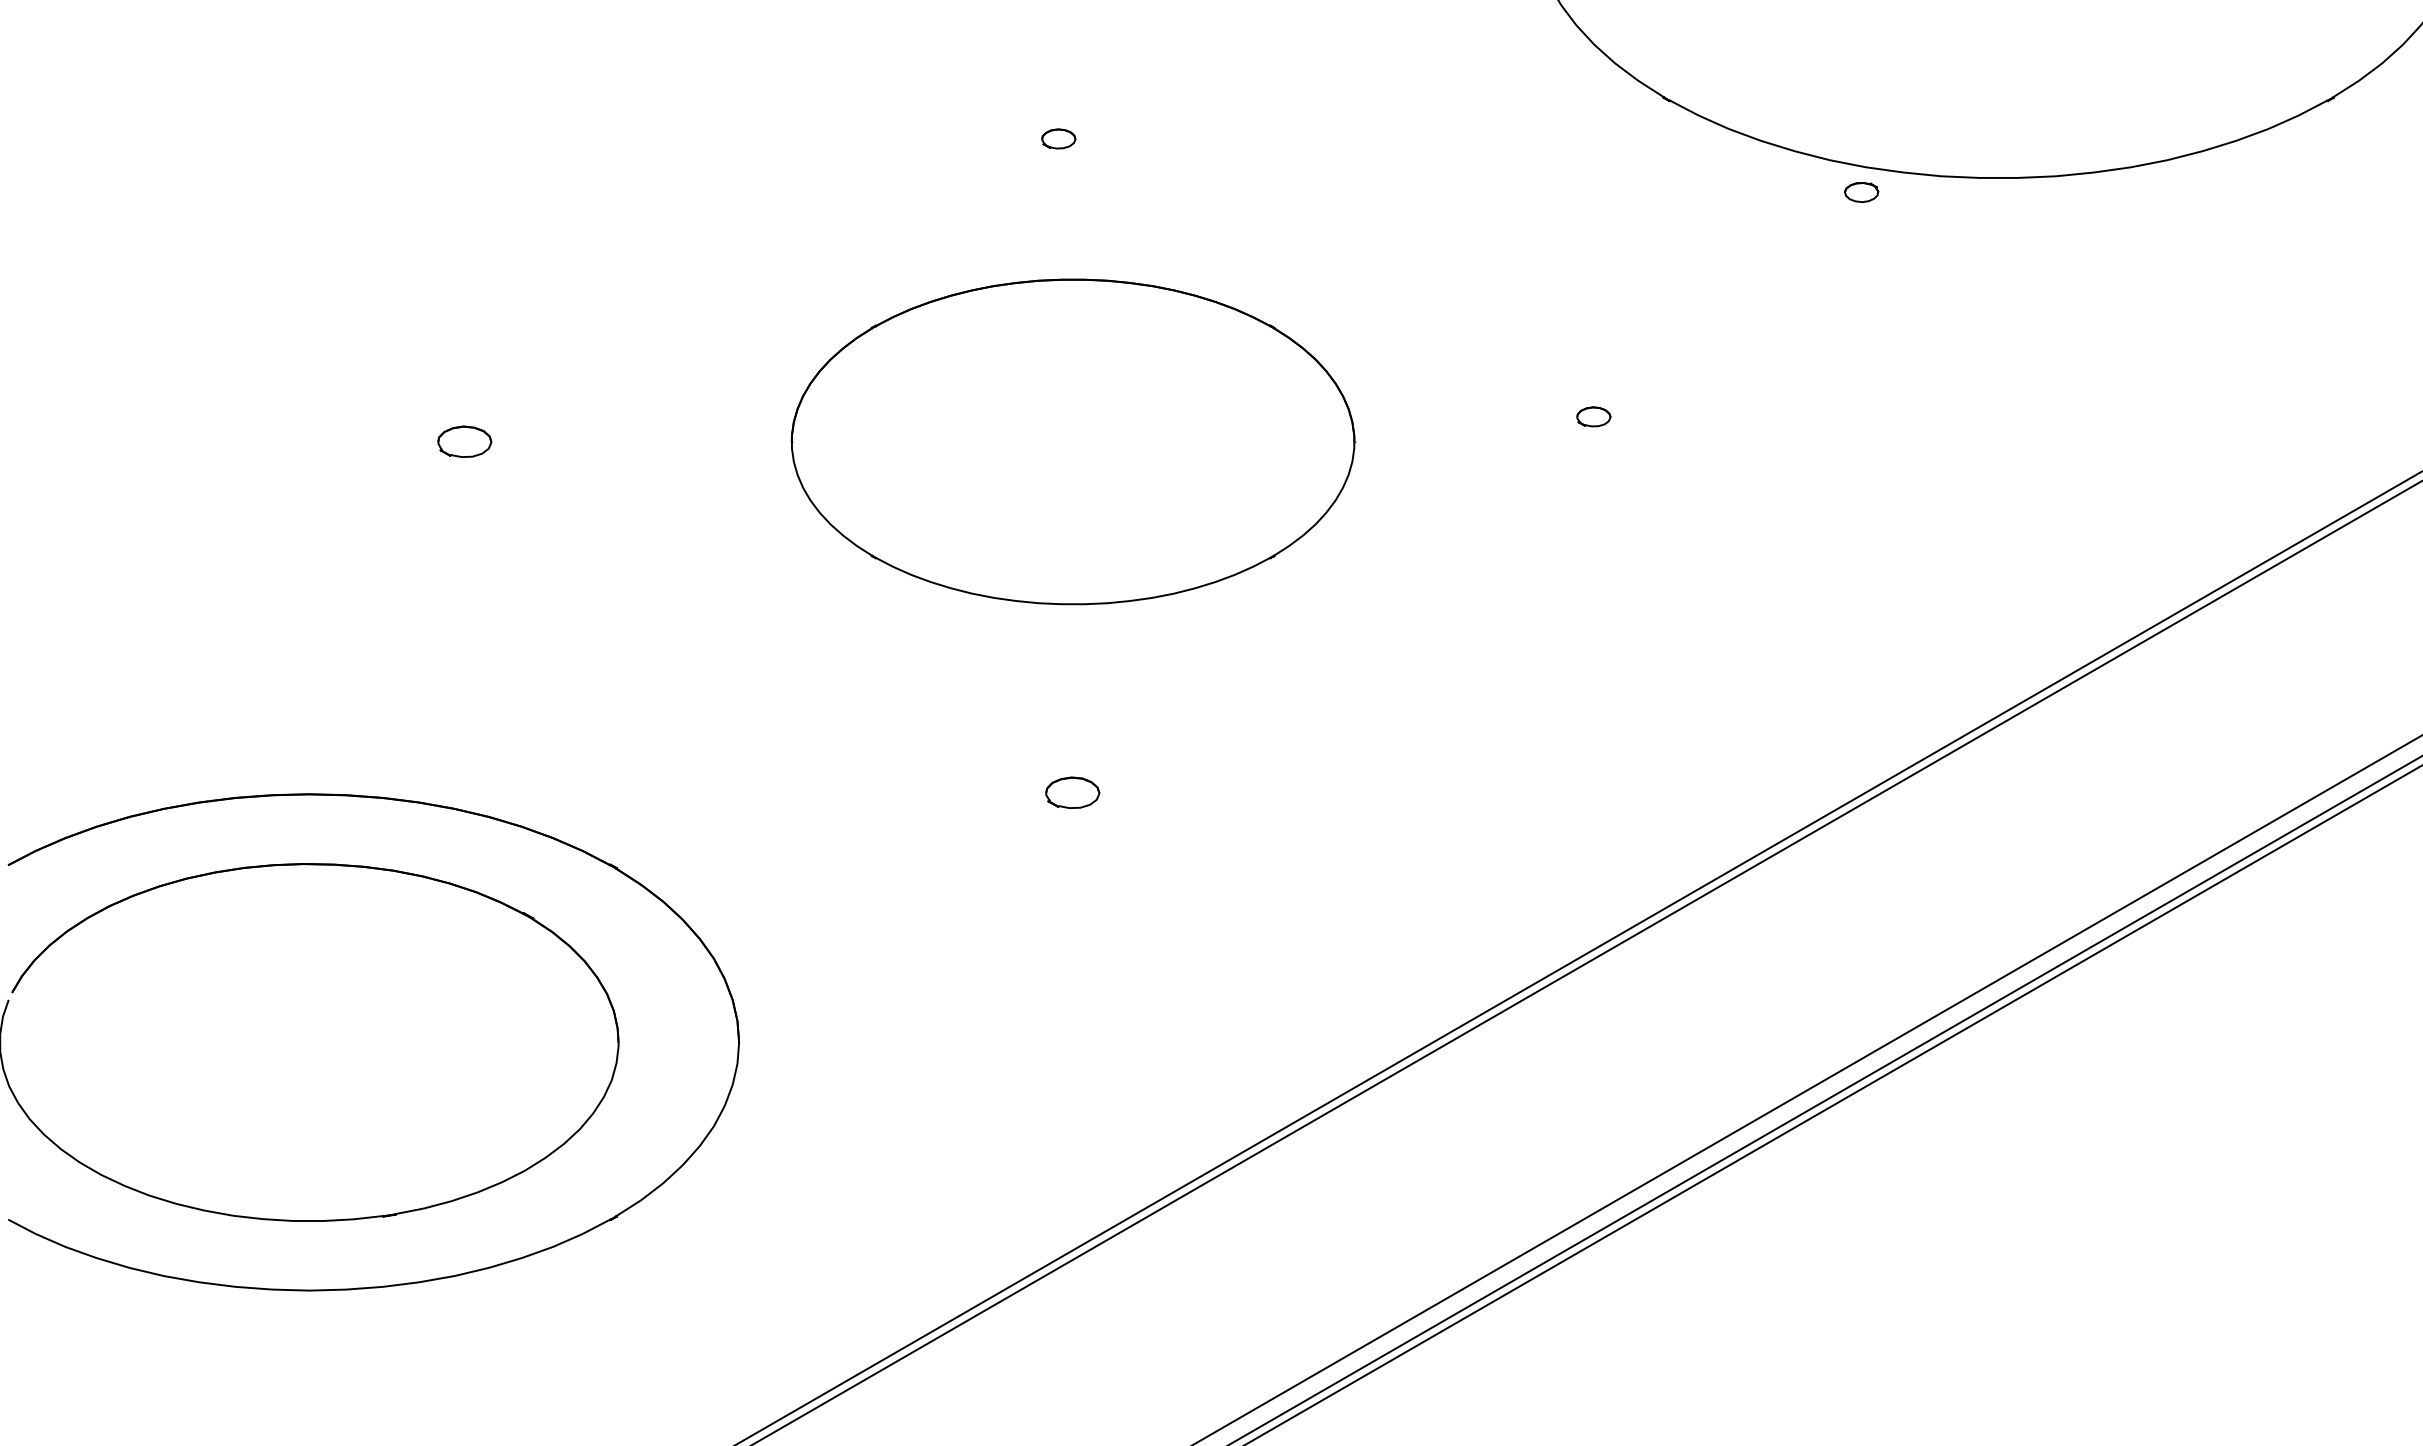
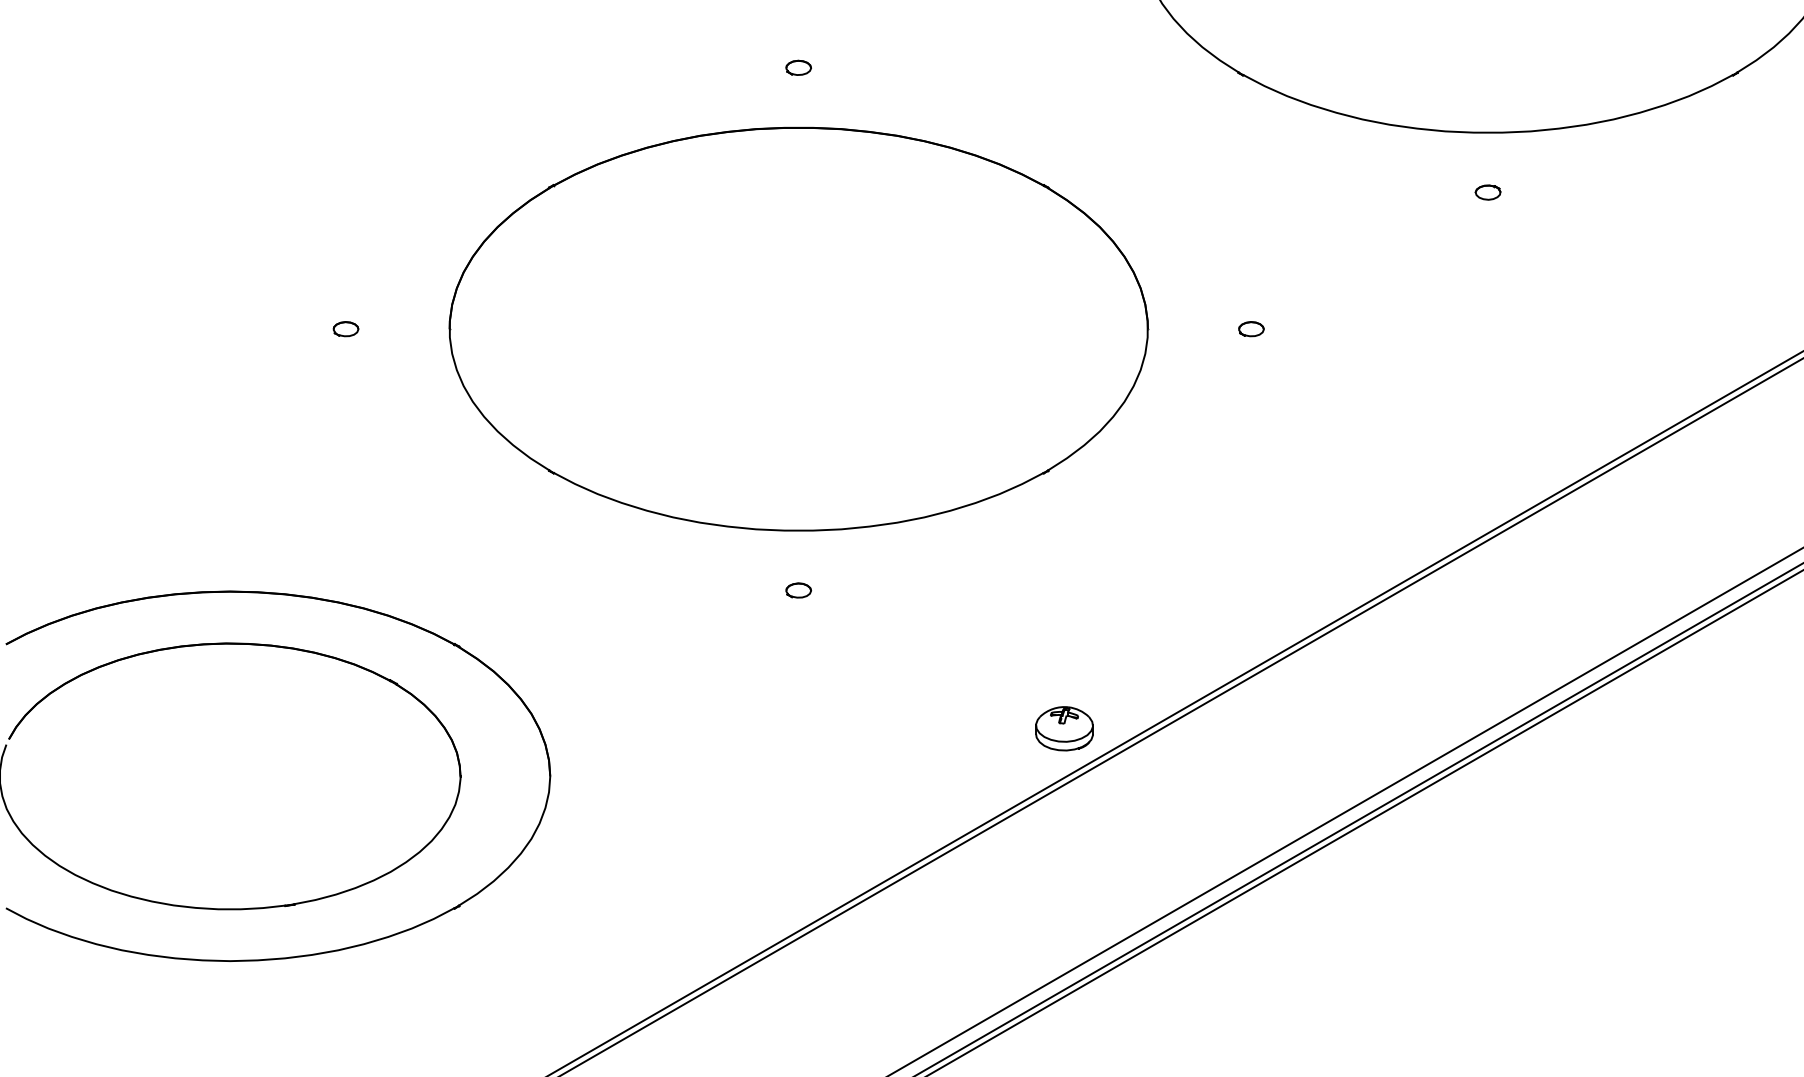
part: (1058, 138) -> (798, 67), moved
part: (1861, 192) -> (1488, 192), moved
part: (1593, 416) -> (1251, 328), moved
part: (464, 441) -> (345, 328), size x0.62
part: (1073, 441) -> (799, 328), size x1.67
part: (1072, 792) -> (798, 590), size x0.62
part: (1429, 978) -> (1064, 728), added

